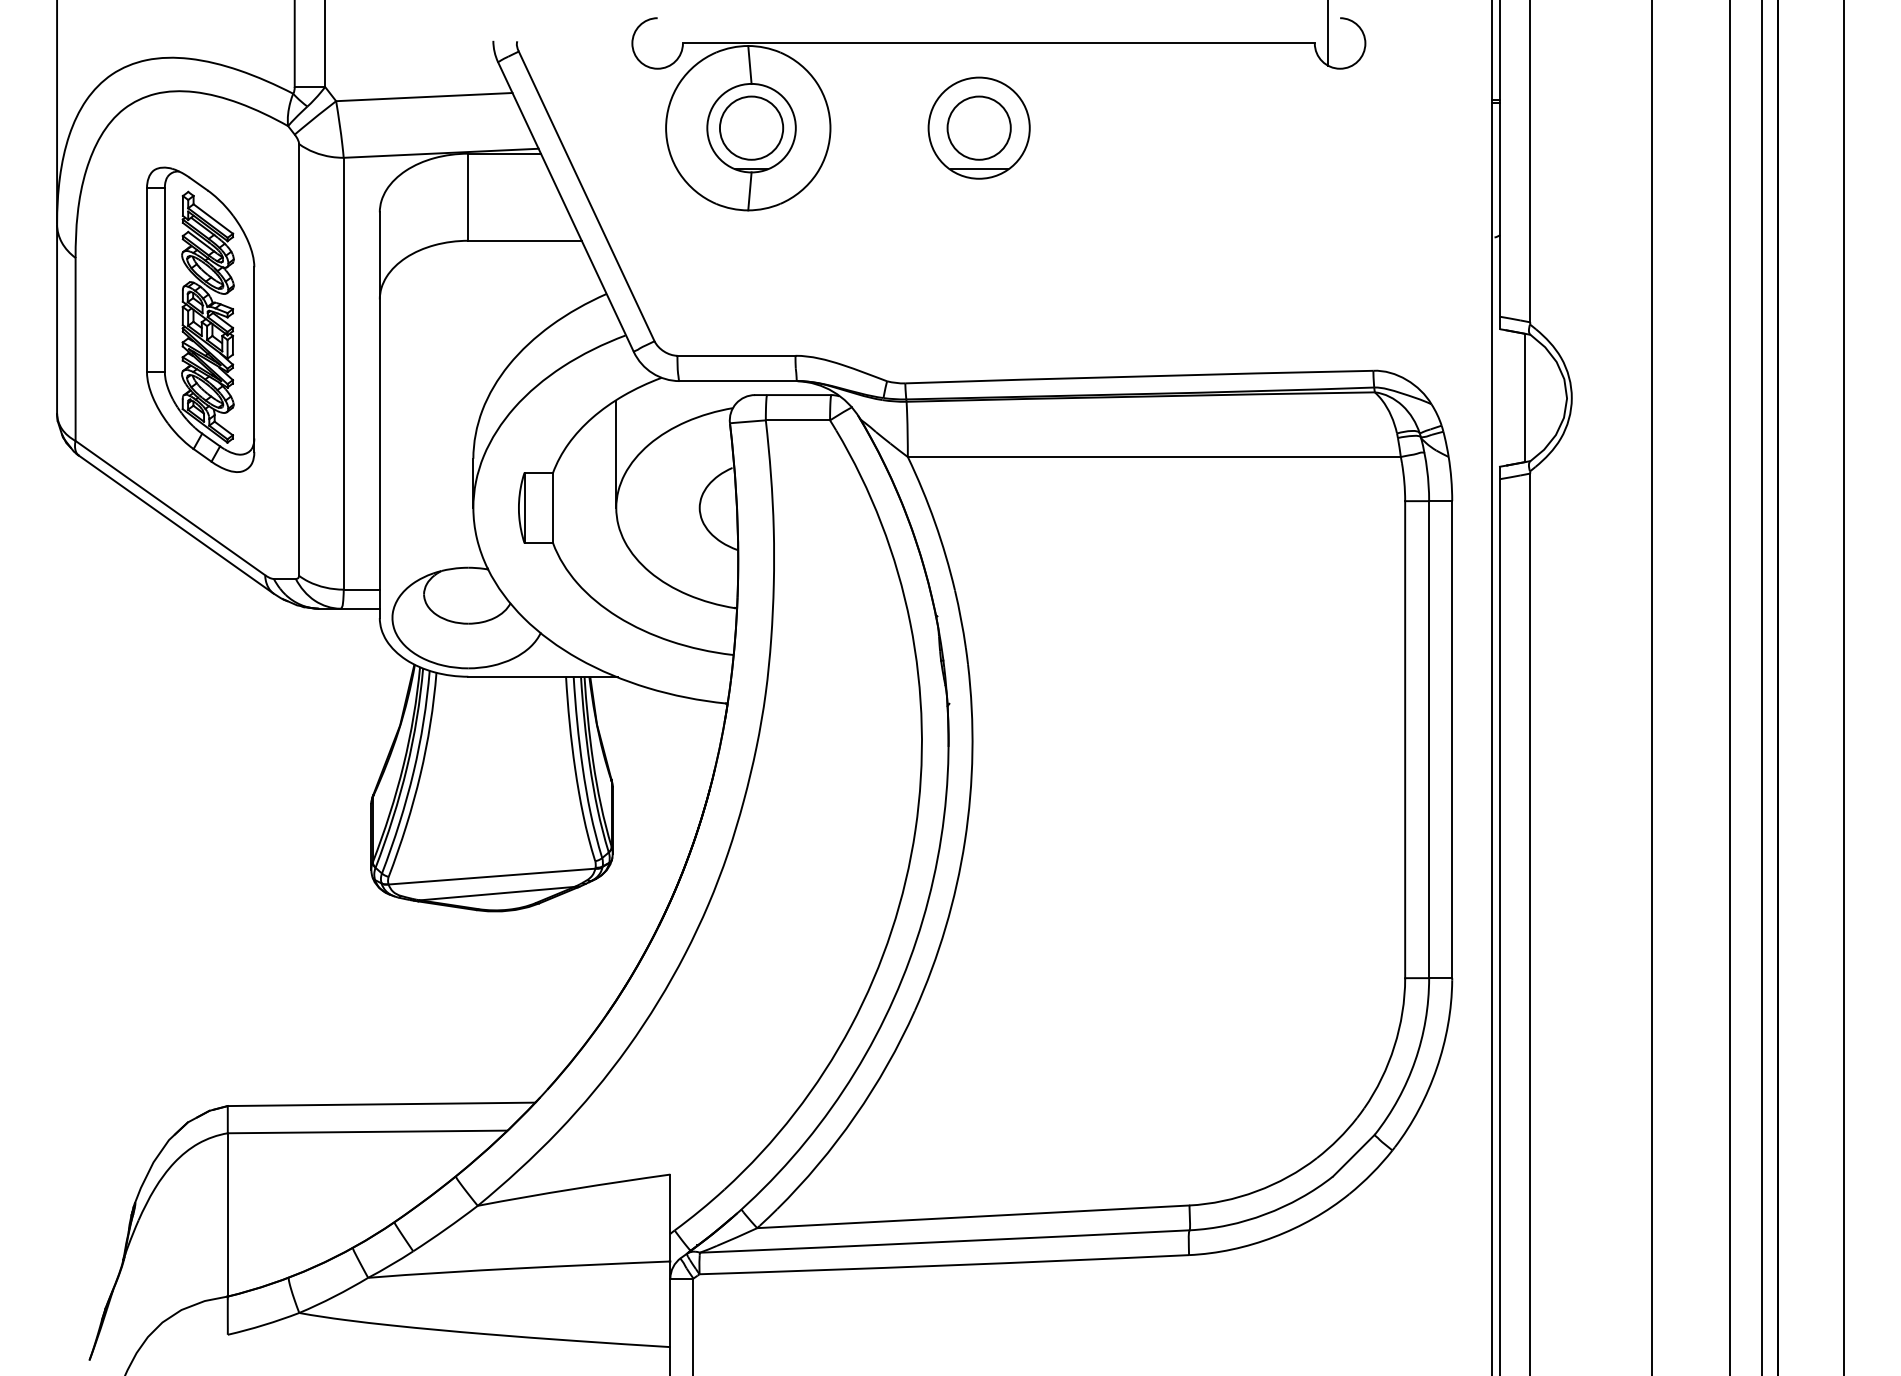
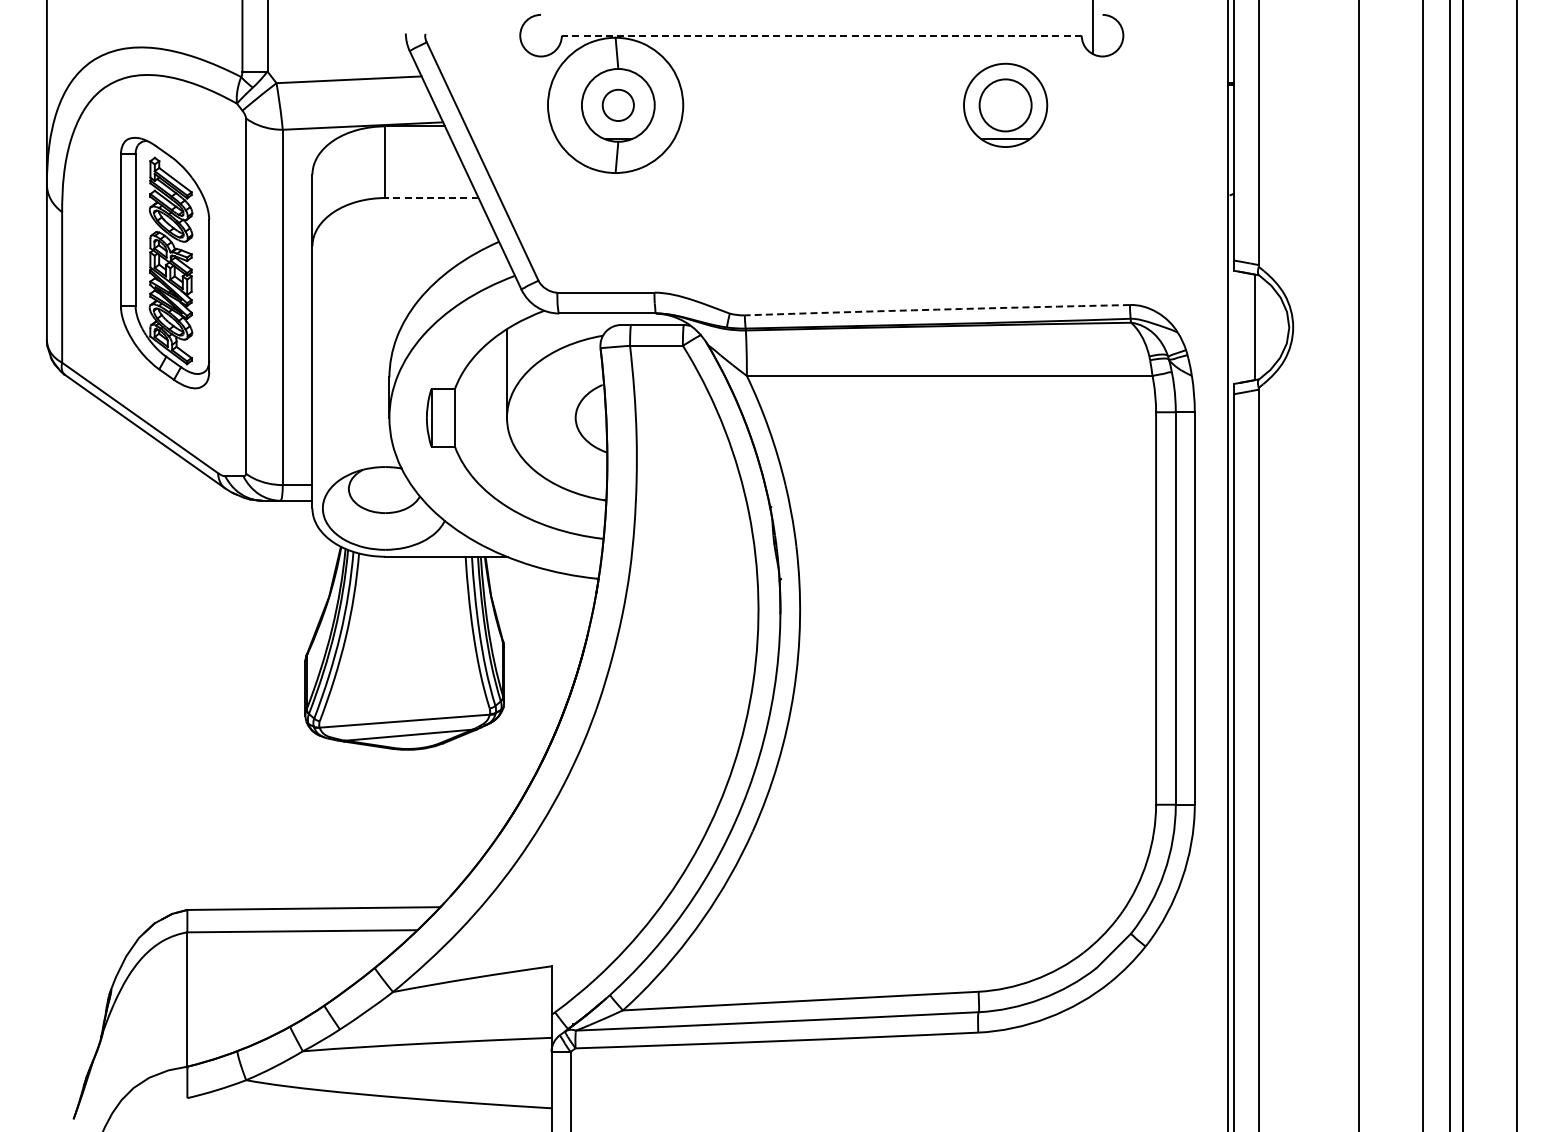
line: (998, 43) -> (821, 35), solid -> dashed
part: (979, 127) -> (1005, 104), moved
circle: (751, 128) -> (618, 105), size x0.6
line: (524, 241) -> (431, 198), solid -> dashed
arc: (1139, 376) -> (937, 309), solid -> dashed

